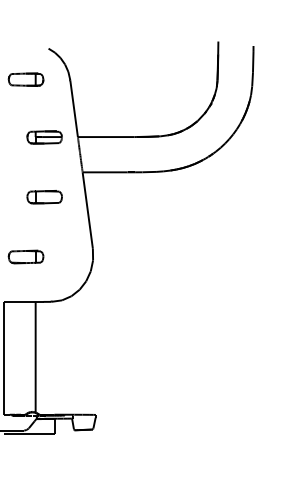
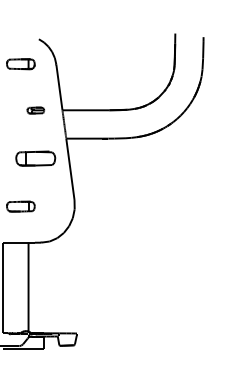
part: (44, 137) -> (35, 110), size x0.6
part: (44, 197) -> (35, 158), size x1.4

